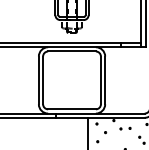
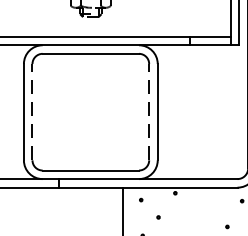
line: (43, 80) -> (33, 112), solid -> dashed
line: (100, 80) -> (148, 112), solid -> dashed
part: (125, 128) -> (198, 209), removed

